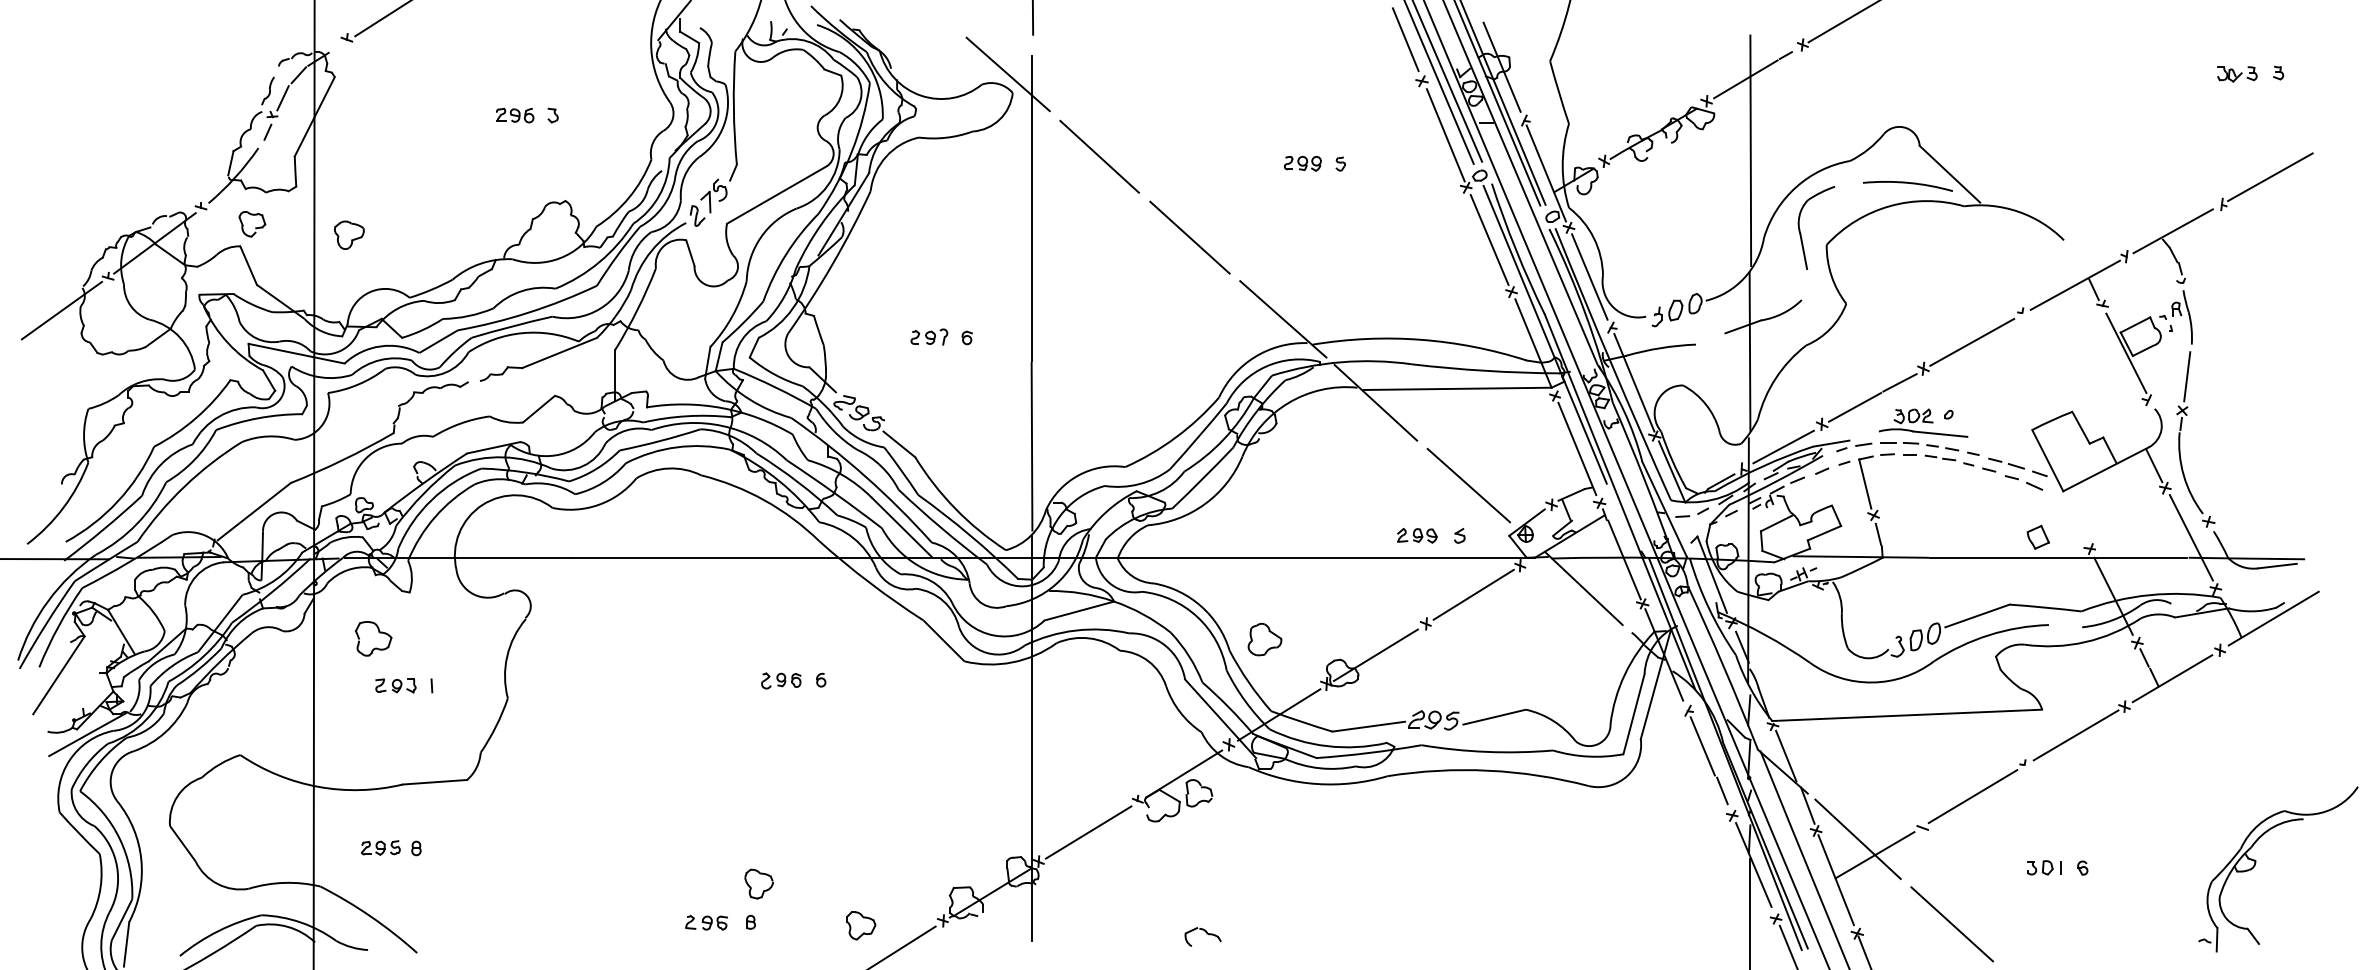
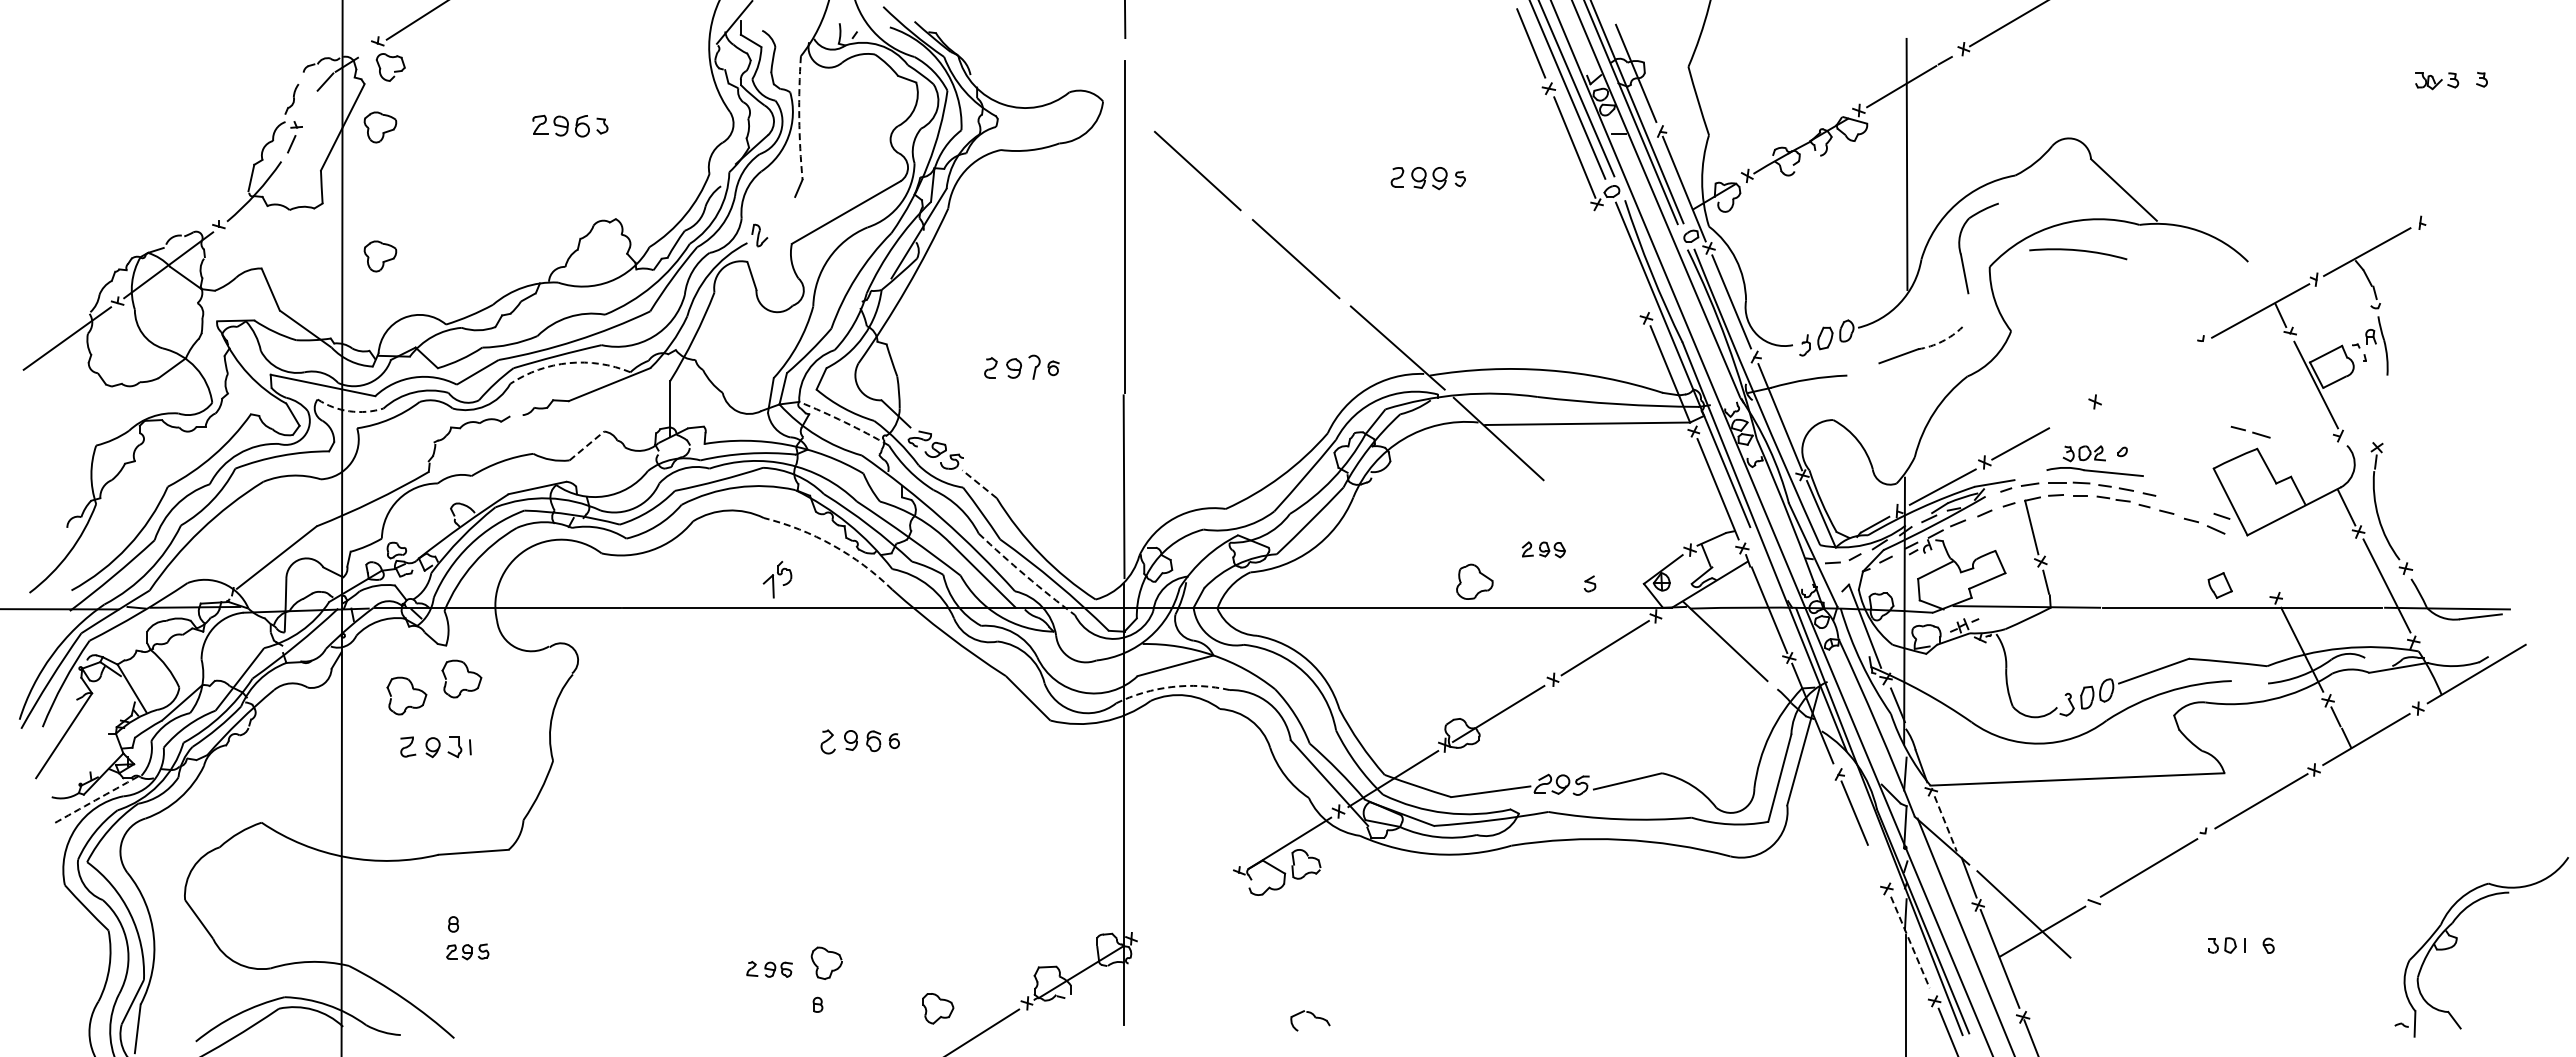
line: (1007, 74) -> (1097, 81), removed
line: (283, 98) -> (308, 107), removed
arc: (734, 107) -> (799, 117), solid -> dashed
part: (514, 115) -> (560, 125), size x1.4
part: (349, 116) -> (380, 127), added
part: (1302, 163) -> (1418, 178), size x1.4
line: (2269, 177) -> (2472, 193), removed
arc: (1908, 183) -> (2078, 251), moved
part: (713, 195) -> (777, 579), moved
part: (252, 224) -> (390, 67), moved
line: (1489, 239) -> (1622, 261), removed
arc: (1783, 313) -> (1942, 341), solid -> dashed
arc: (521, 333) -> (568, 363), solid -> dashed
part: (928, 337) -> (1011, 367), size x1.4
line: (1971, 341) -> (2147, 372), removed
line: (1749, 351) -> (1905, 383), removed
line: (2187, 376) -> (2382, 410), removed
arc: (320, 377) -> (349, 411), solid -> dashed
line: (1899, 382) -> (2069, 416), removed
arc: (775, 387) -> (844, 422), solid -> dashed
line: (538, 409) -> (586, 446), solid -> dashed
line: (899, 443) -> (979, 483), solid -> dashed
part: (2006, 463) -> (2250, 432), moved
line: (1468, 485) -> (1599, 529), removed
arc: (764, 500) -> (832, 545), solid -> dashed
arc: (941, 528) -> (1025, 575), solid -> dashed
part: (1417, 535) -> (1543, 549), moved
part: (429, 617) -> (467, 672), added
arc: (1075, 630) -> (1171, 687), solid -> dashed
part: (1264, 639) -> (1474, 581), moved
part: (780, 680) -> (850, 741), size x1.4
part: (395, 686) -> (430, 747), size x1.4
arc: (87, 734) -> (95, 800), solid -> dashed
line: (1786, 755) -> (1945, 823), solid -> dashed
line: (1721, 790) -> (1875, 861), removed
line: (1088, 832) -> (1185, 906), removed
part: (380, 847) -> (467, 951), moved
line: (1753, 865) -> (1910, 942), solid -> dashed
part: (706, 922) -> (769, 969), moved
line: (1951, 923) -> (2125, 1006), removed

